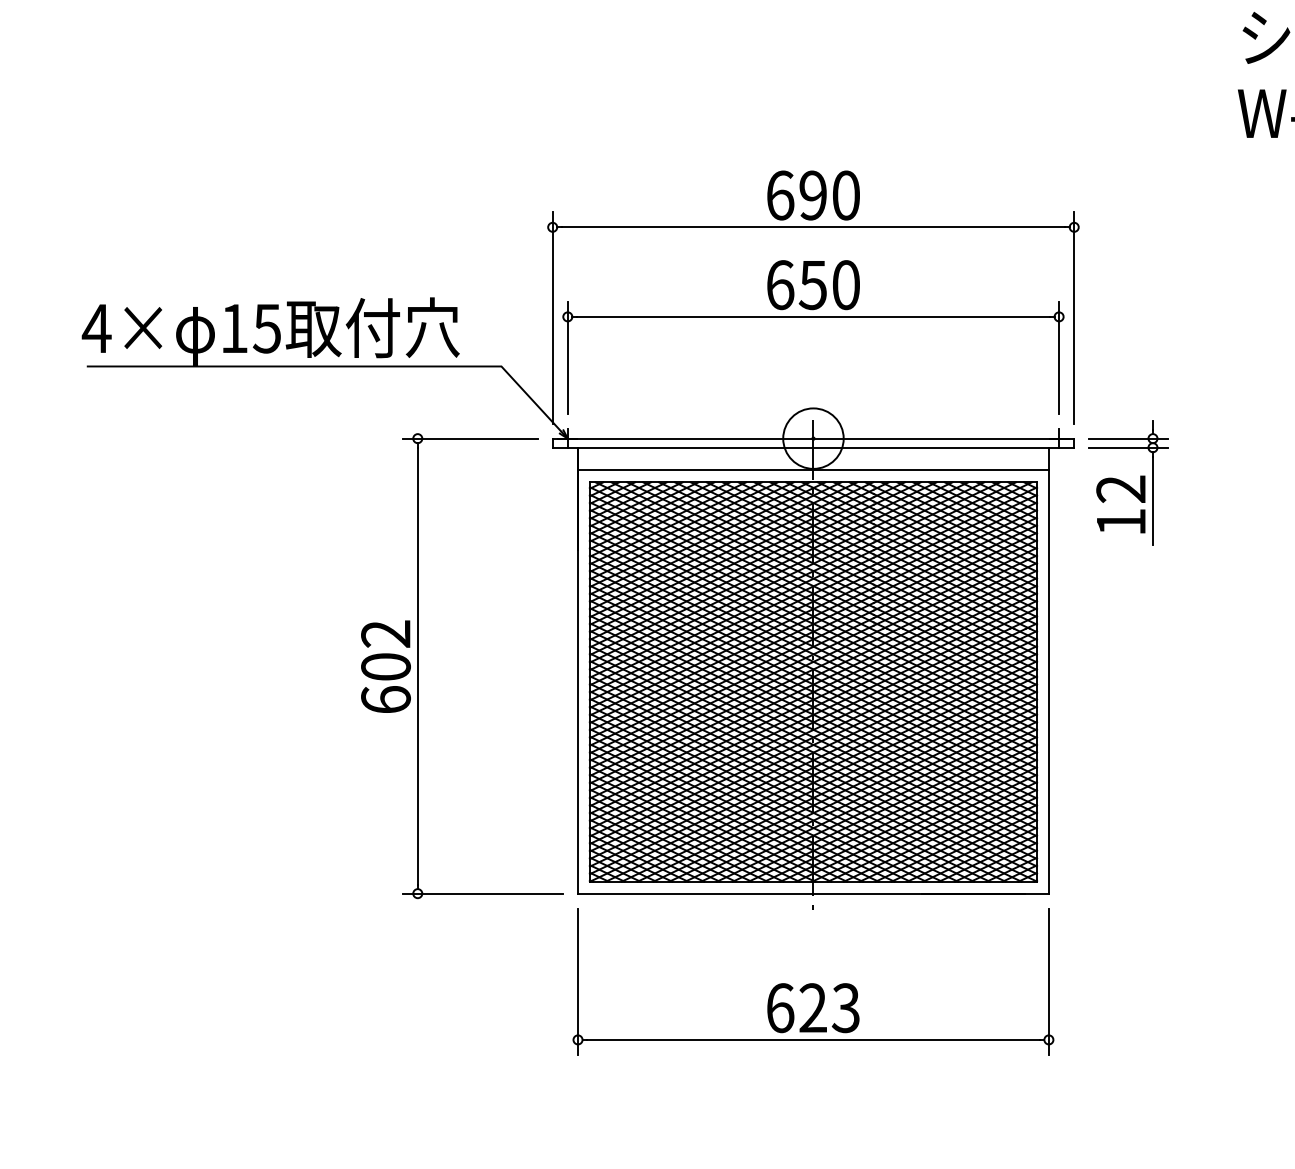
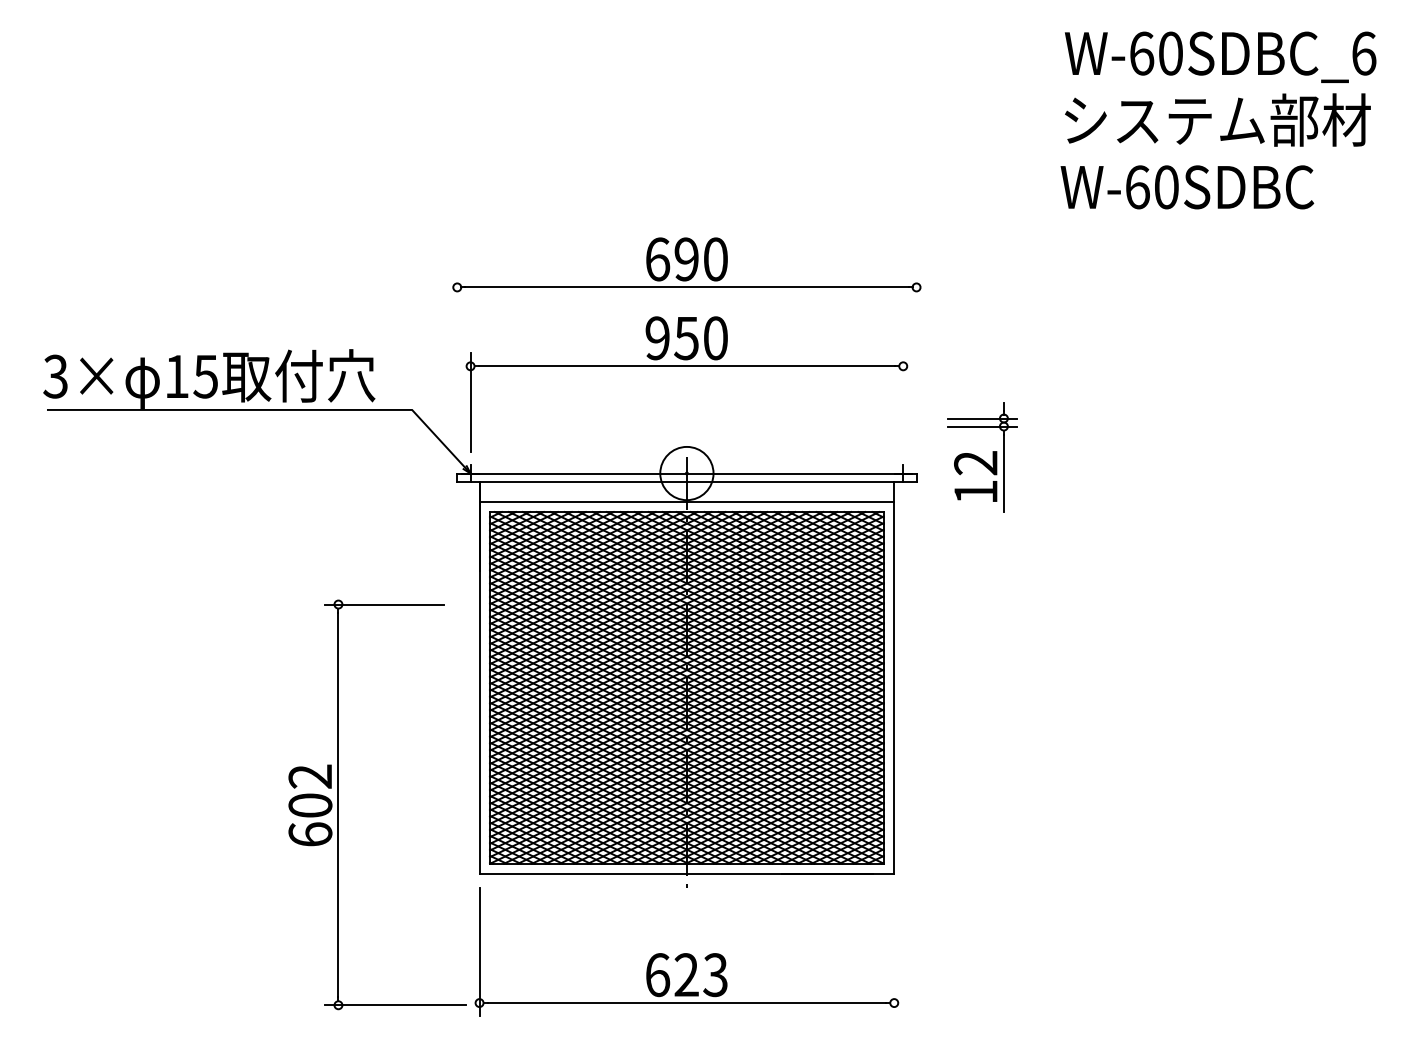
text: (780, 285) -> (657, 338), 650 -> 950
line: (552, 318) -> (457, 367), removed
line: (1074, 318) -> (916, 367), removed
text: (96, 328) -> (55, 376), 4× -> 3×
line: (1059, 357) -> (903, 402), removed
part: (1128, 482) -> (982, 457), moved
part: (417, 665) -> (338, 804), moved
line: (1049, 981) -> (894, 951), removed

